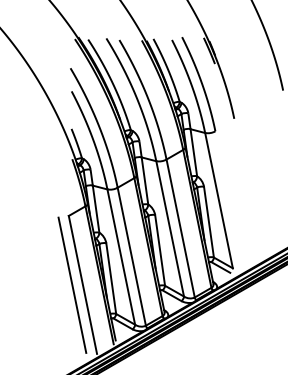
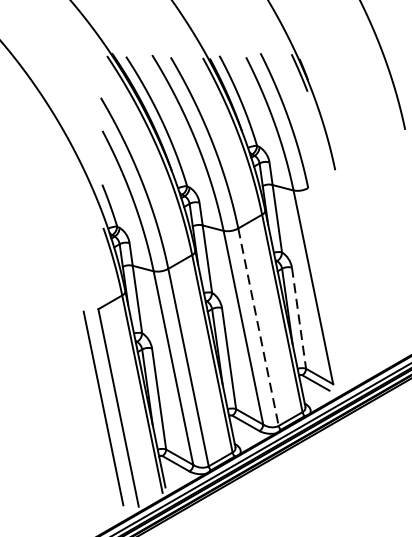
line: (208, 222) -> (298, 318), solid -> dashed
line: (180, 229) -> (258, 328), solid -> dashed

